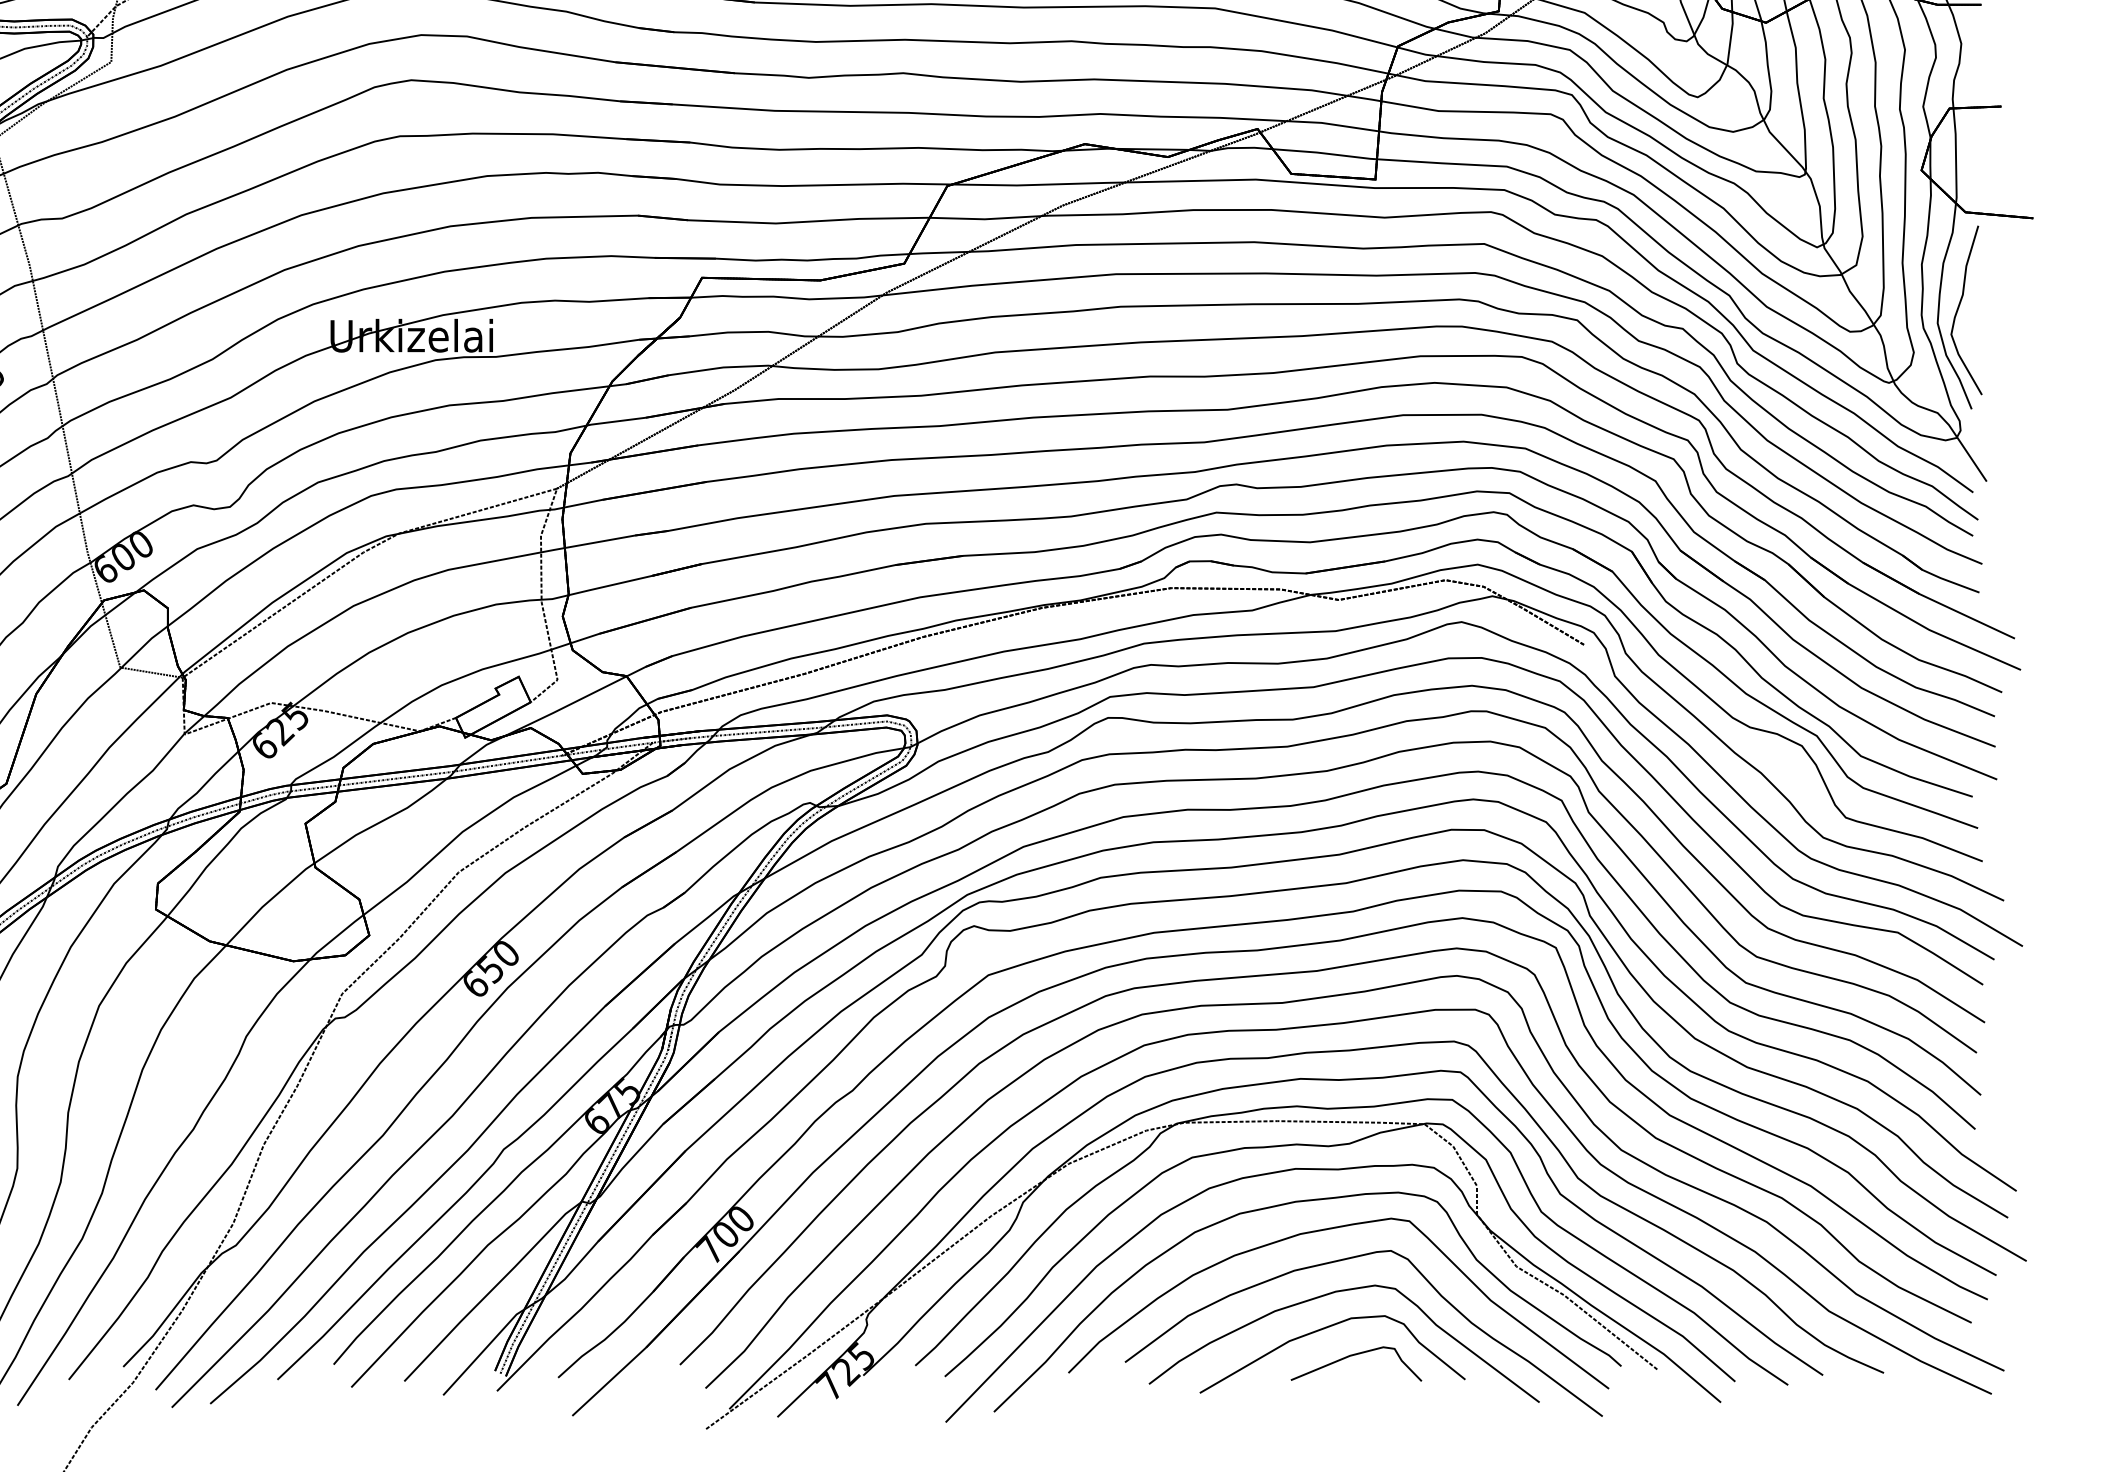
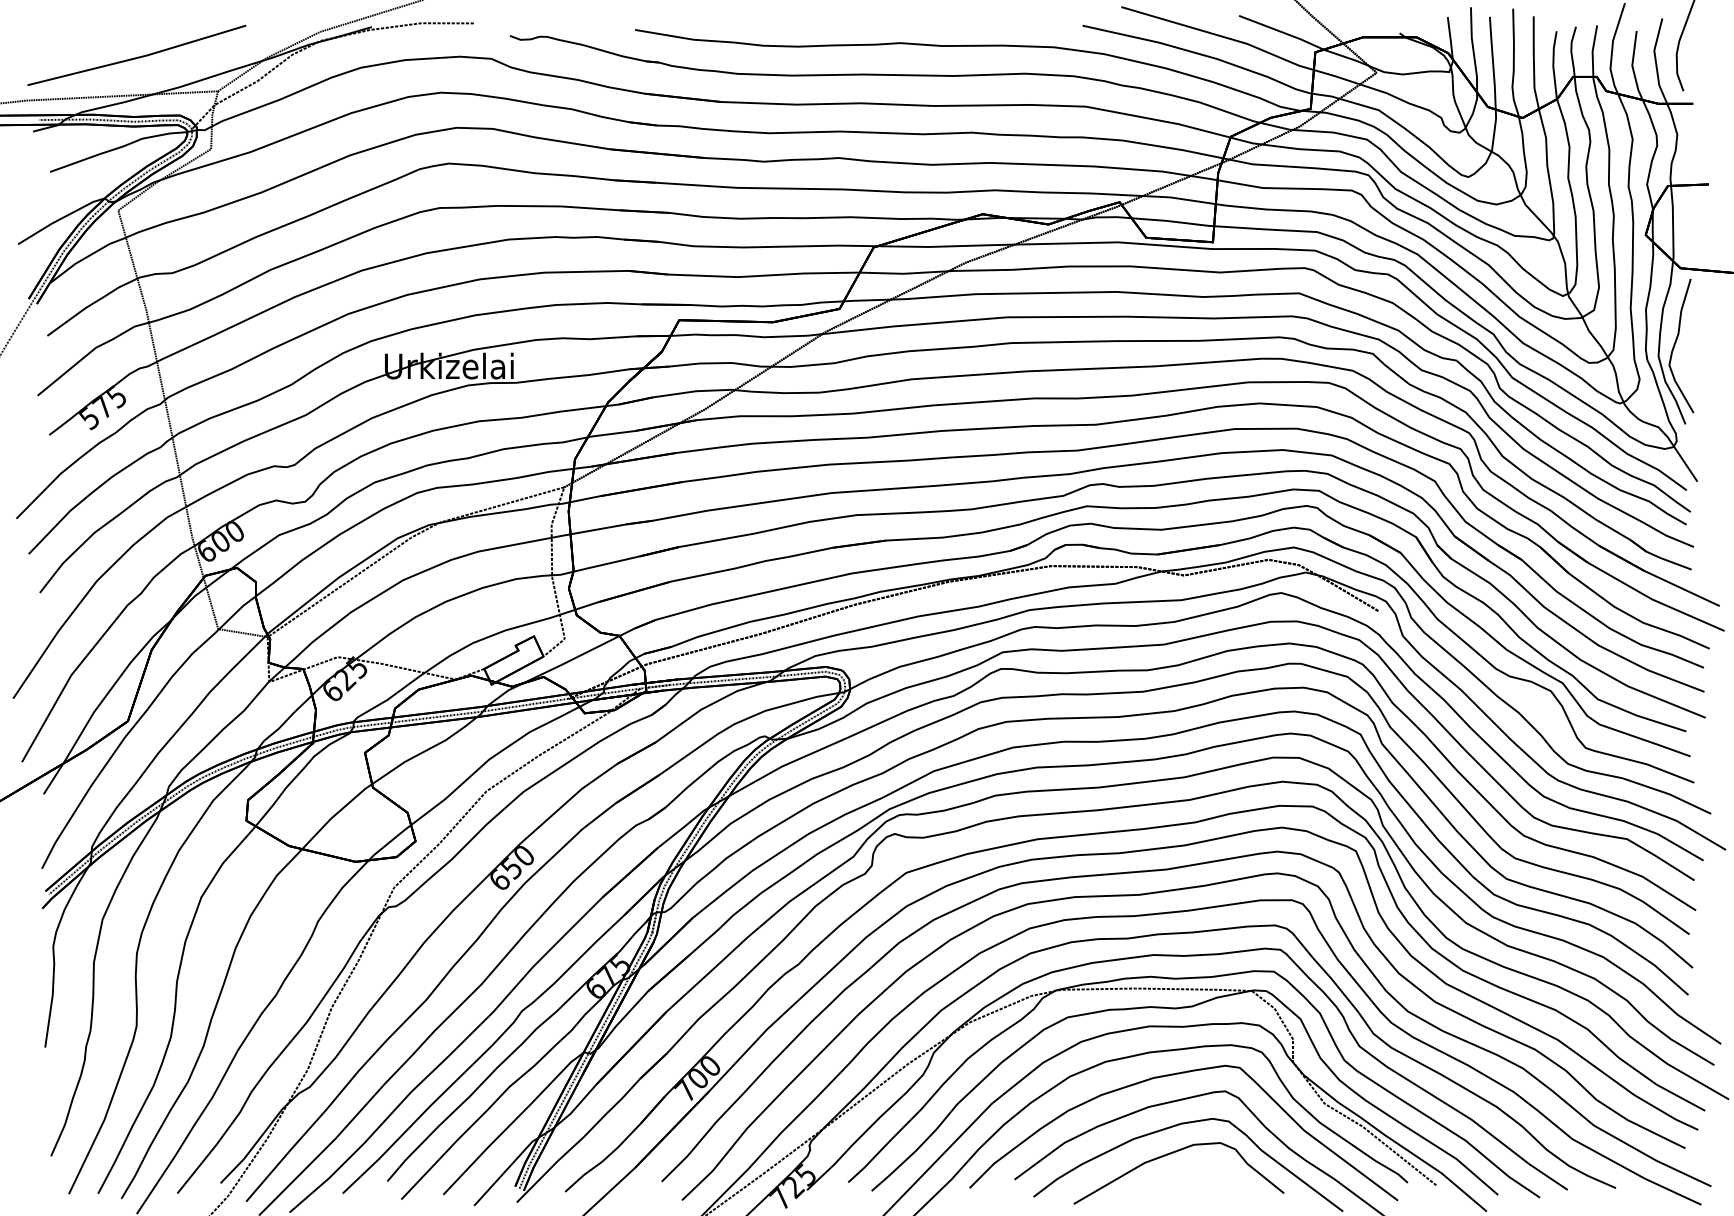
curve: (1355, 1355) -> (1197, 1174), removed

